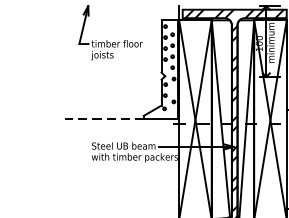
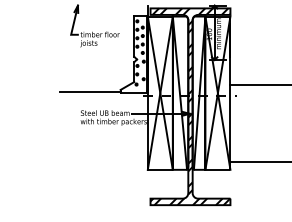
line: (104, 119) -> (90, 92), dashed -> solid

